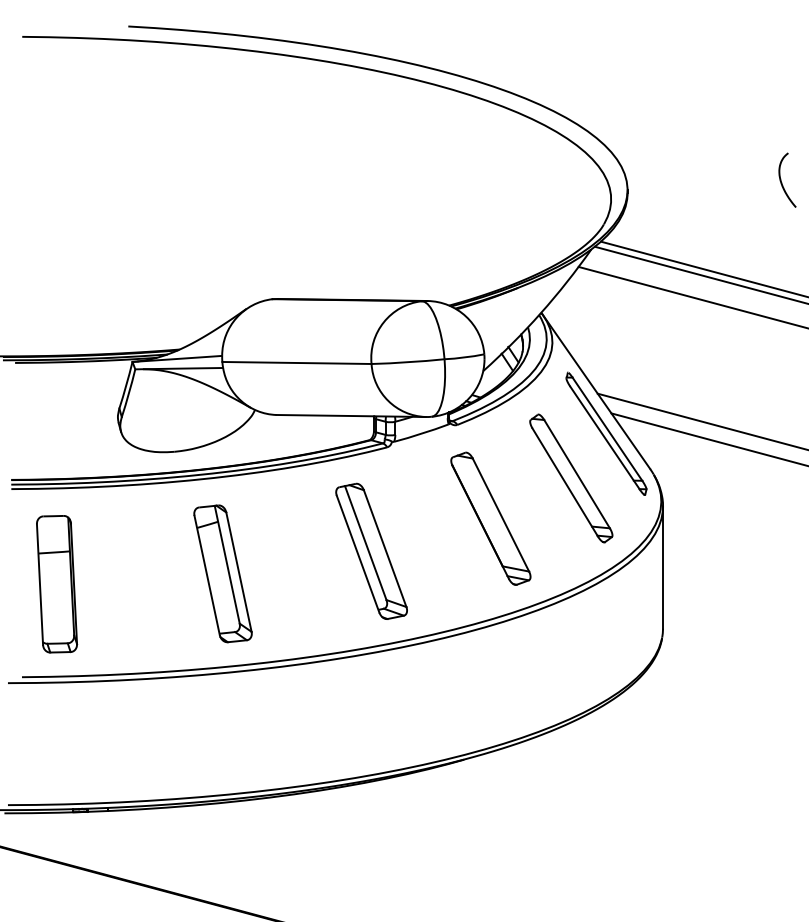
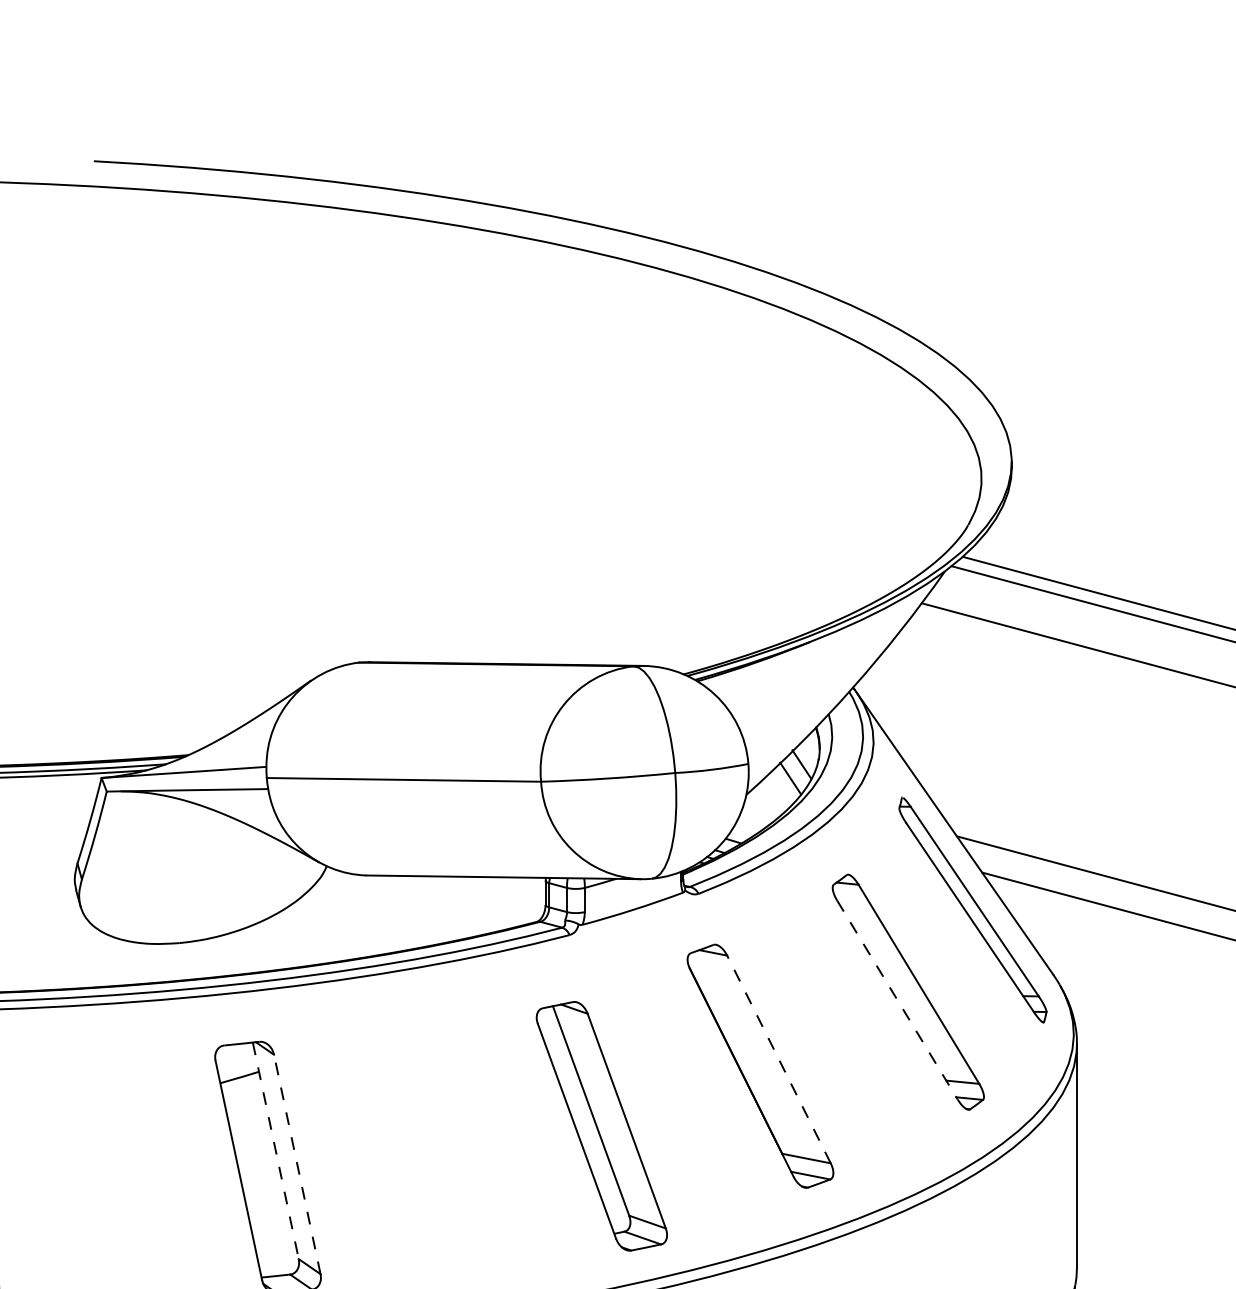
line: (565, 483) -> (897, 1001), solid -> dashed
line: (500, 514) -> (778, 1058), solid -> dashed
part: (371, 550) -> (601, 1124), moved
line: (227, 565) -> (276, 1152), solid -> dashed
line: (238, 571) -> (296, 1163), solid -> dashed

